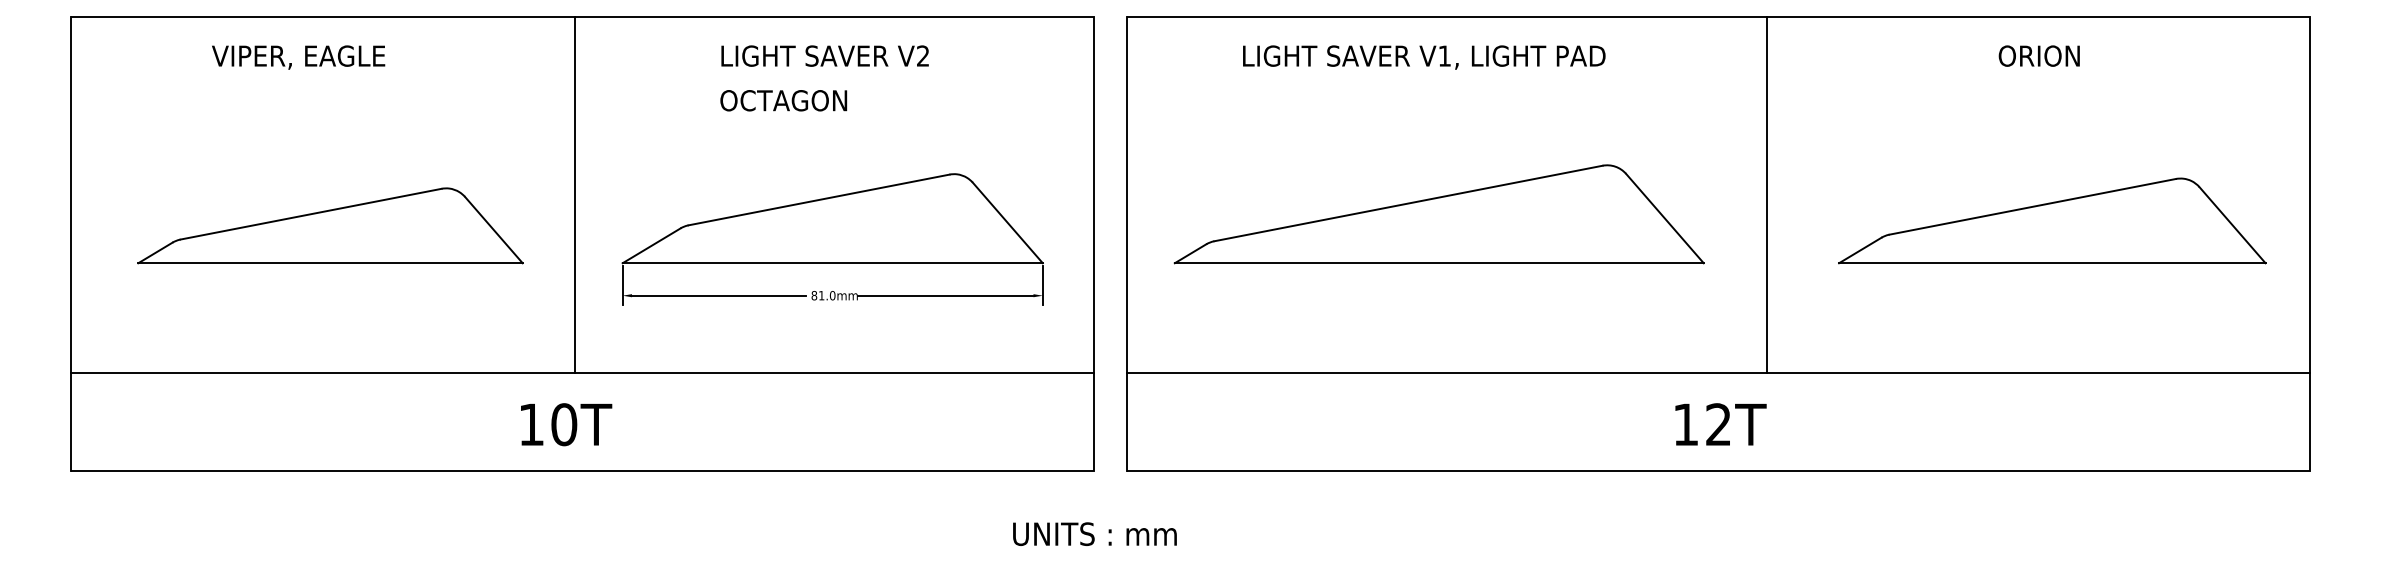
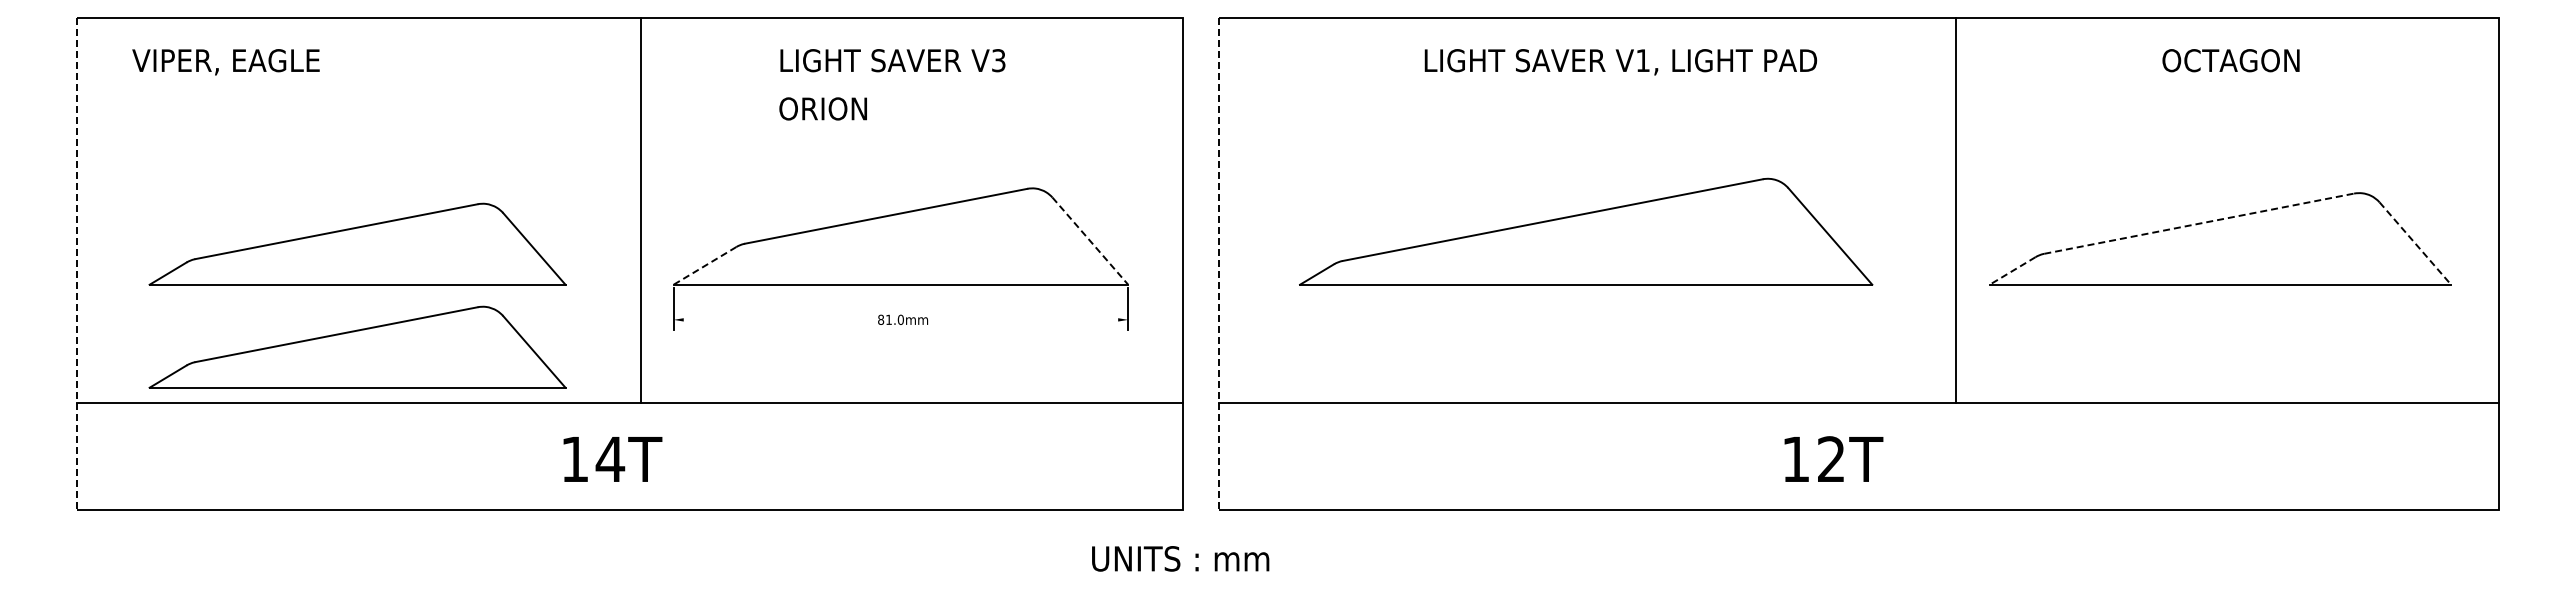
text: (922, 55) -> (998, 60), V2 -> V3
text: (2071, 55) -> (2241, 60), ORION -> OCTAGON
text: (298, 57) -> (225, 62), moved
text: (1423, 57) -> (1620, 62), moved
text: (793, 100) -> (858, 108), OCTAGON -> ORION
line: (575, 194) -> (641, 210), moved
line: (1766, 194) -> (1956, 210), moved
line: (2032, 206) -> (2199, 223), solid -> dashed
part: (1439, 214) -> (1586, 231), moved
line: (1007, 223) -> (1090, 241), solid -> dashed
line: (2232, 225) -> (2415, 243), solid -> dashed
line: (71, 243) -> (77, 263), solid -> dashed
line: (1127, 243) -> (1219, 263), solid -> dashed
line: (652, 245) -> (705, 265), solid -> dashed
line: (1860, 250) -> (2012, 270), solid -> dashed
line: (718, 295) -> (777, 319), removed
line: (946, 295) -> (1023, 319), removed
part: (330, 320) -> (357, 346), added
text: (1720, 423) -> (1833, 458), moved
text: (564, 424) -> (610, 459), 10T -> 14T
text: (1094, 533) -> (1180, 558), moved

